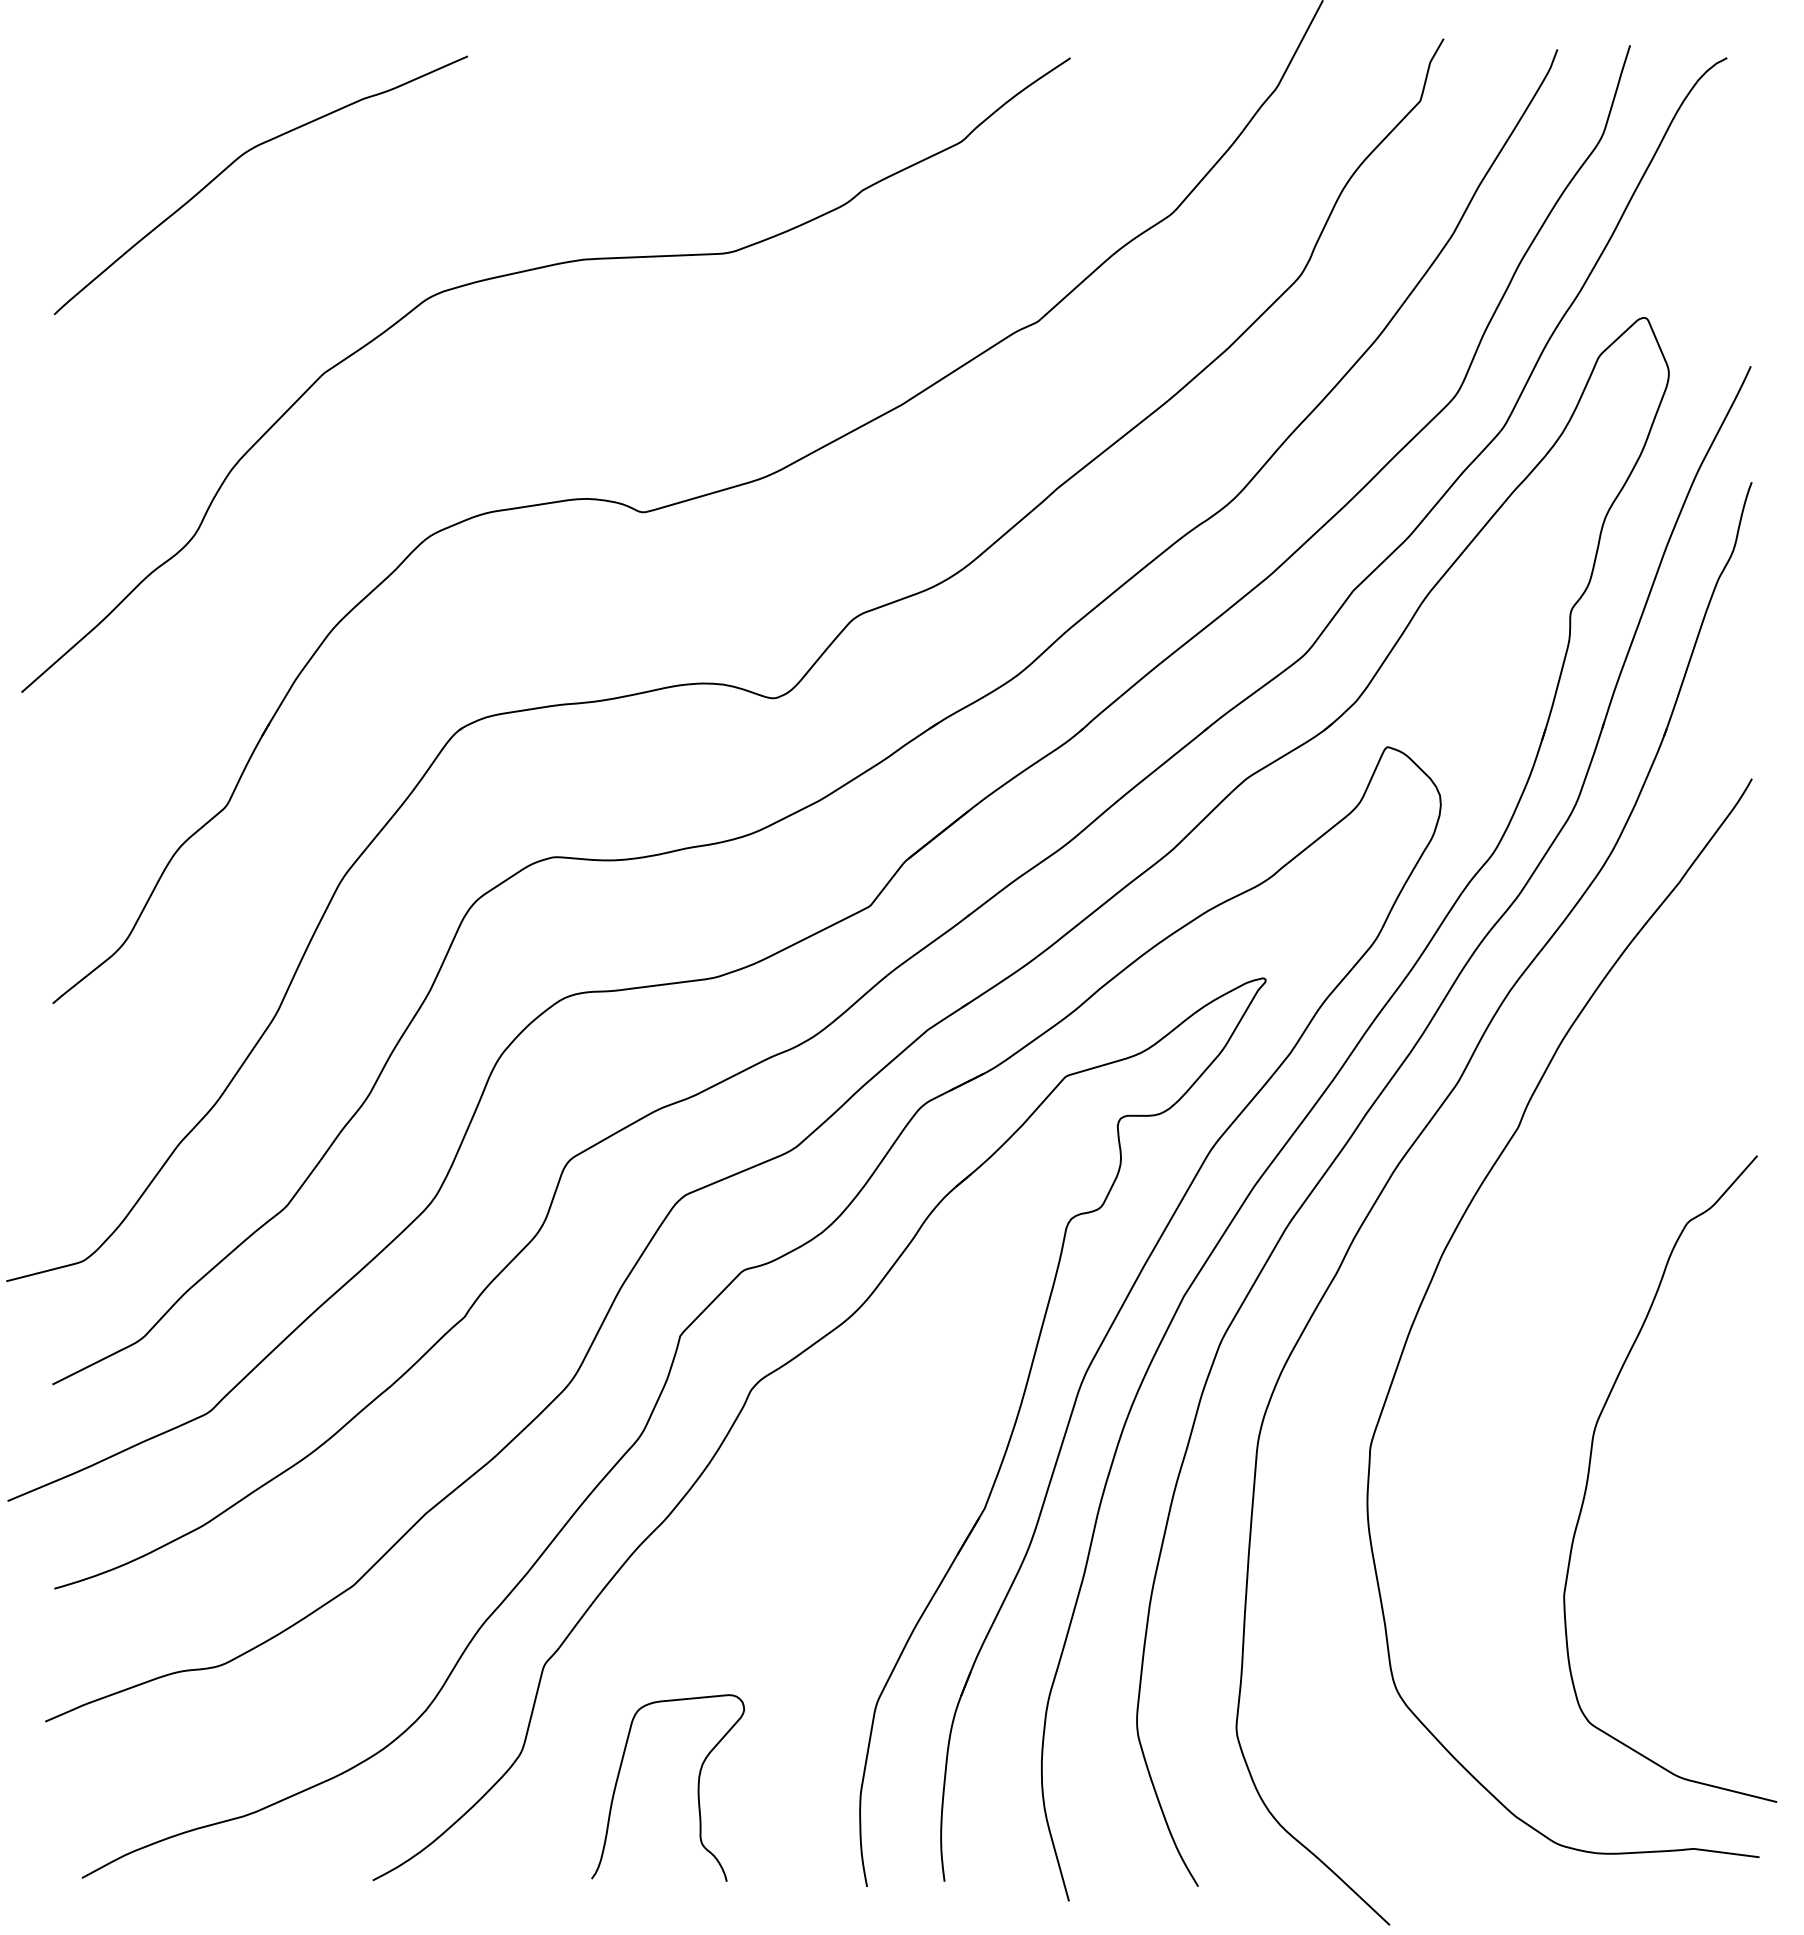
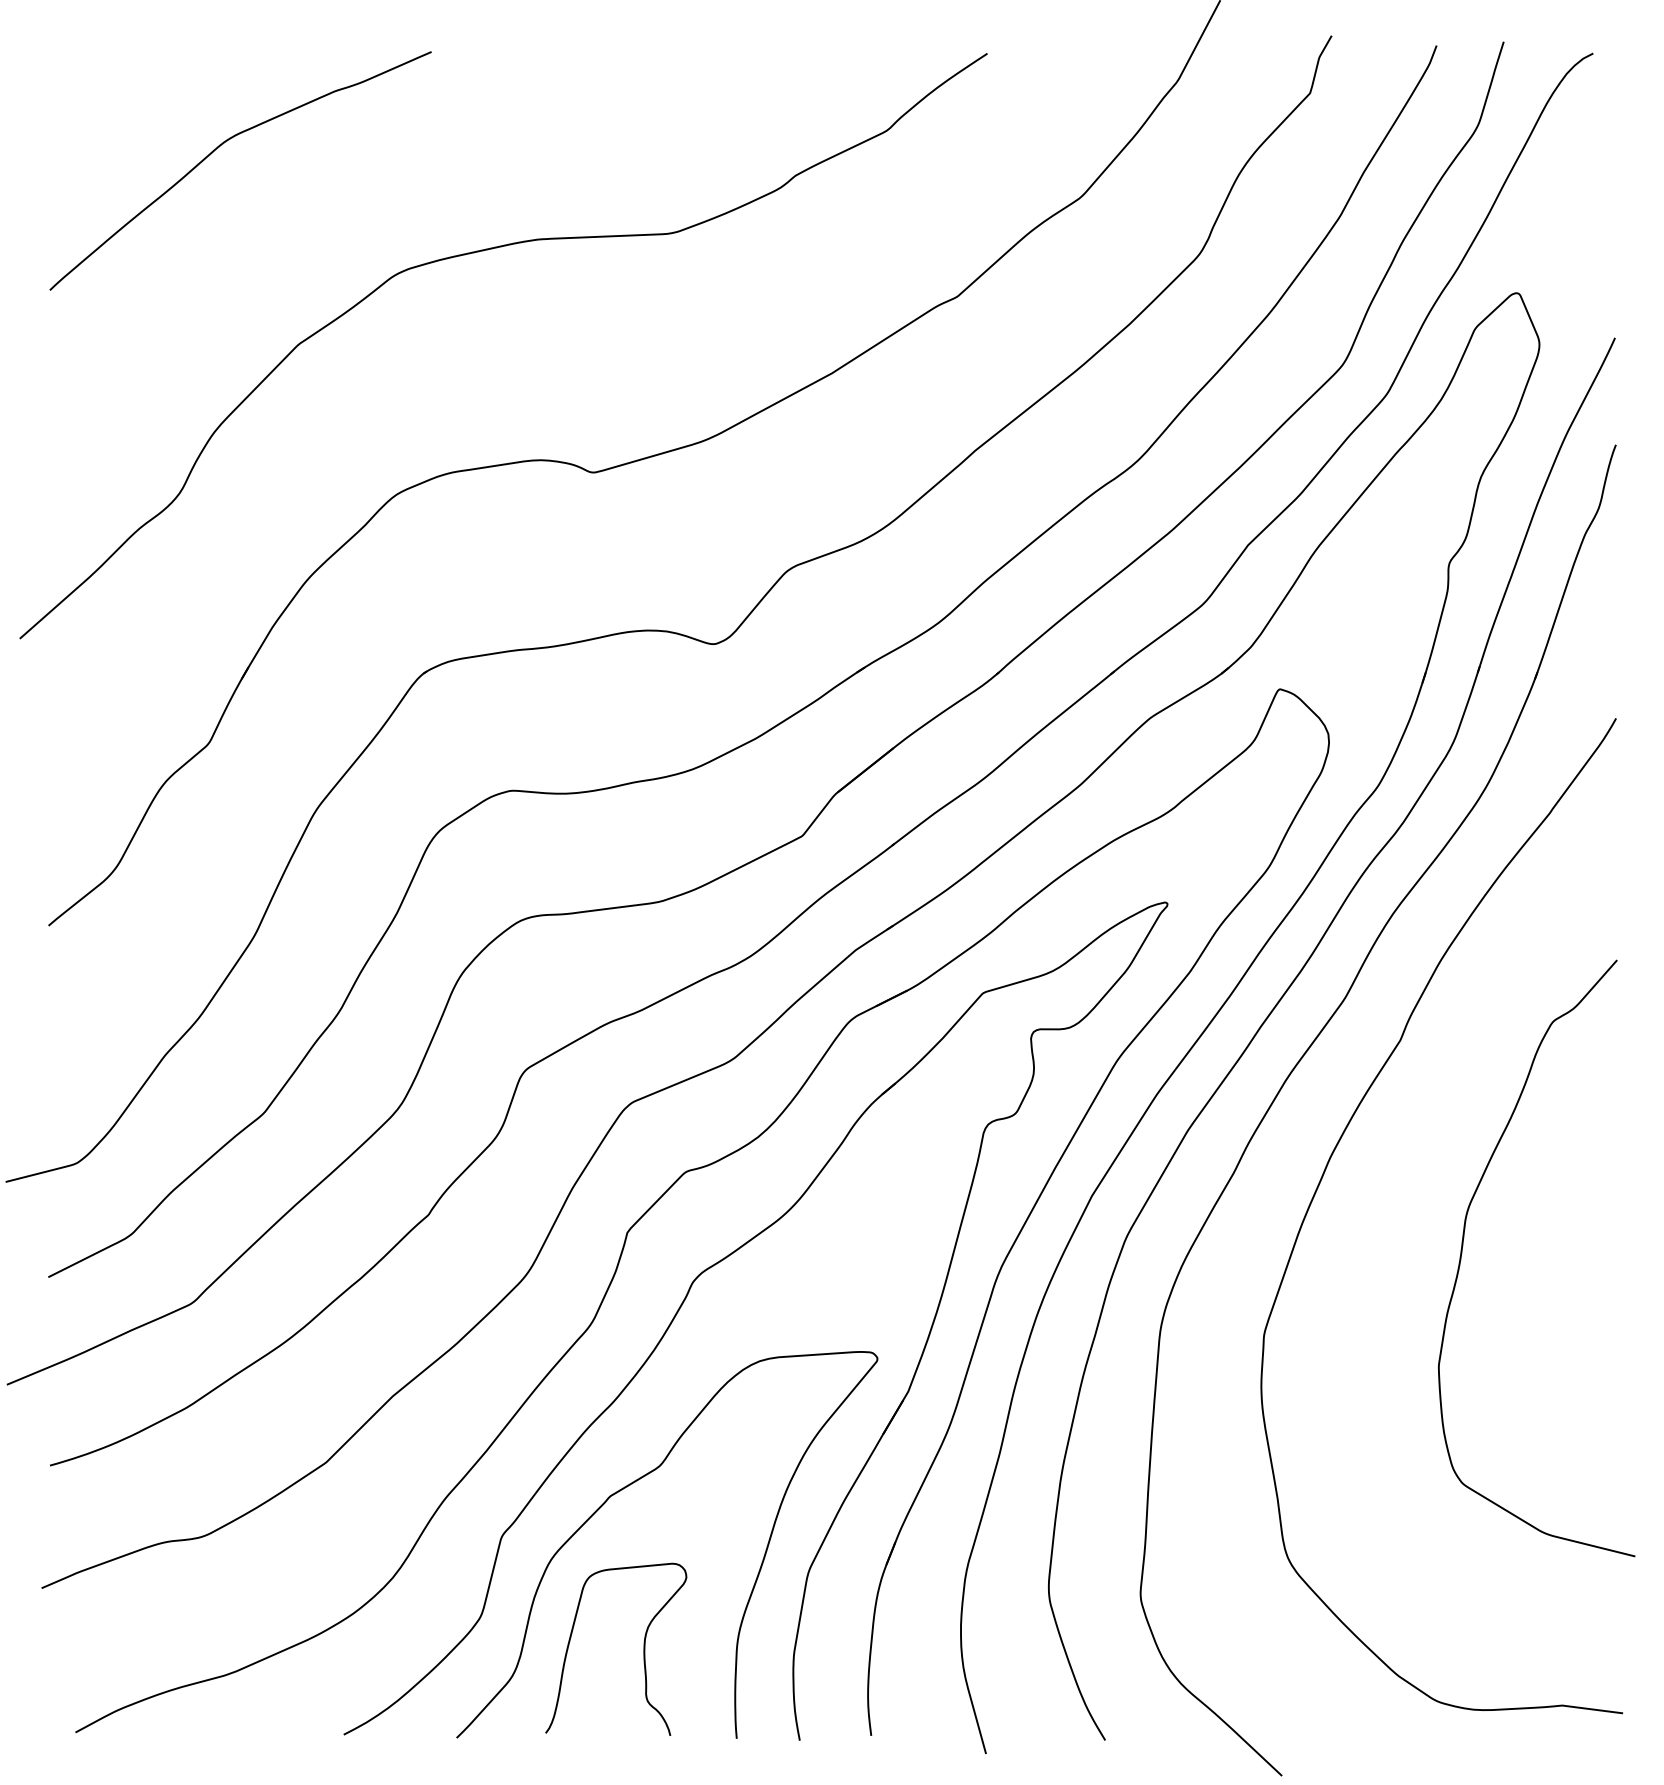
curve: (1590, 1466) -> (1463, 1246), moved
curve: (685, 1609) -> (632, 1484), added

